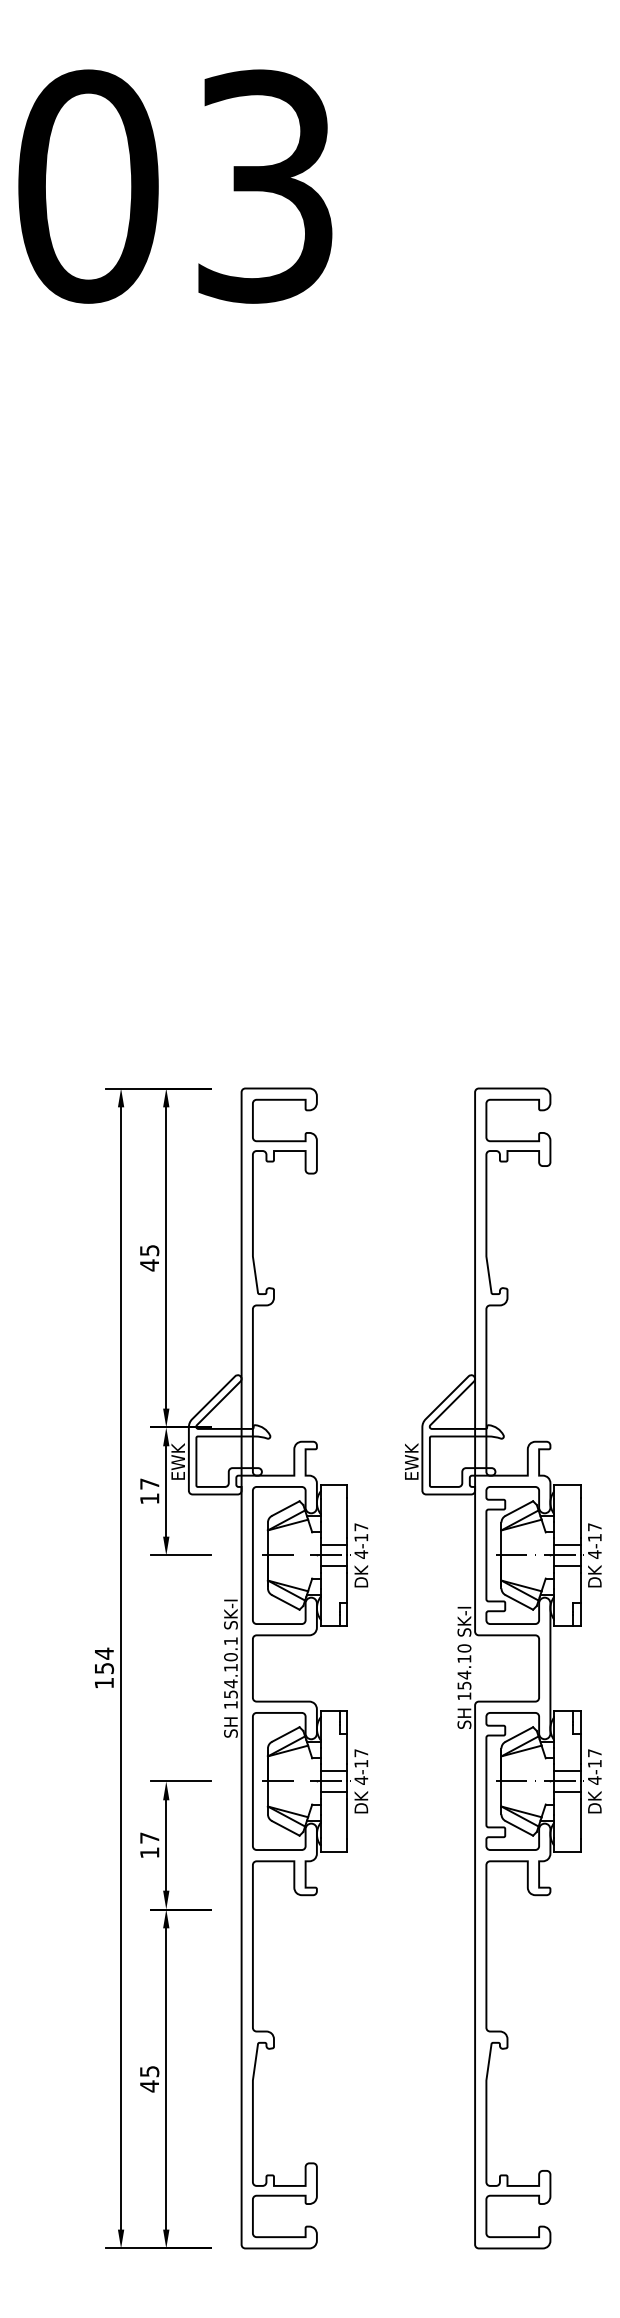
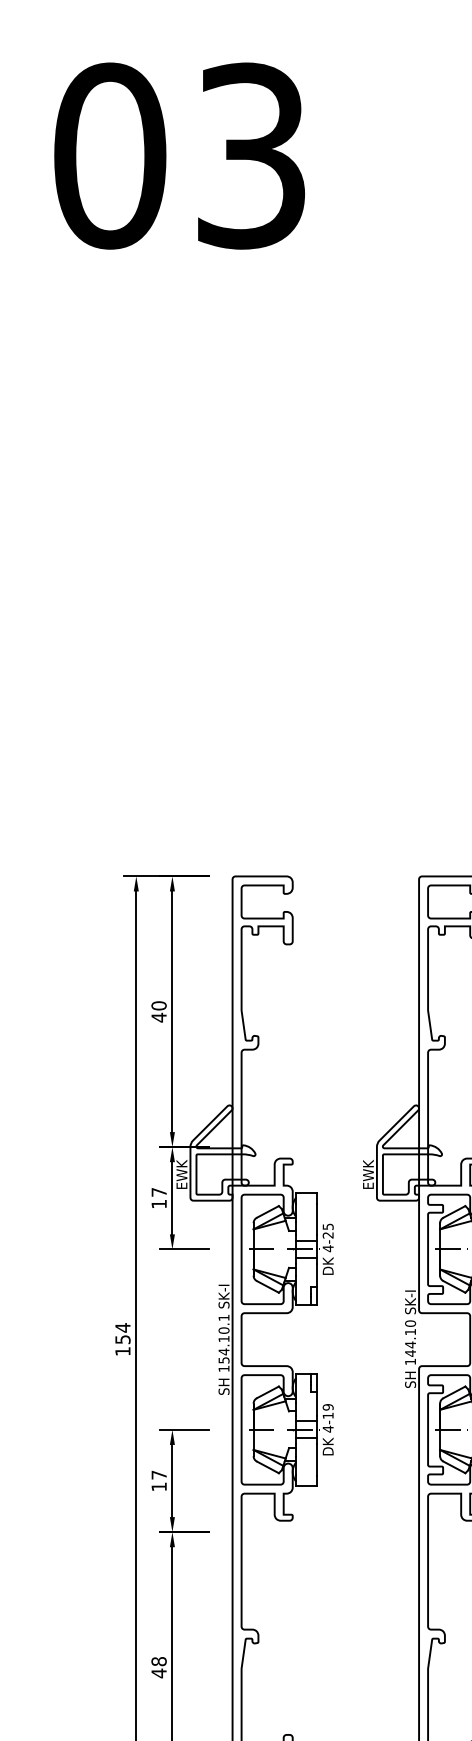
text: (149, 1250) -> (159, 1005), 45 -> 40
text: (361, 1532) -> (328, 1231), 4-17 -> 4-25
text: (464, 1685) -> (410, 1353), 154.10 -> 144.10
text: (361, 1753) -> (328, 1407), 4-17 -> 4-19
text: (149, 2071) -> (159, 1661), 45 -> 48

